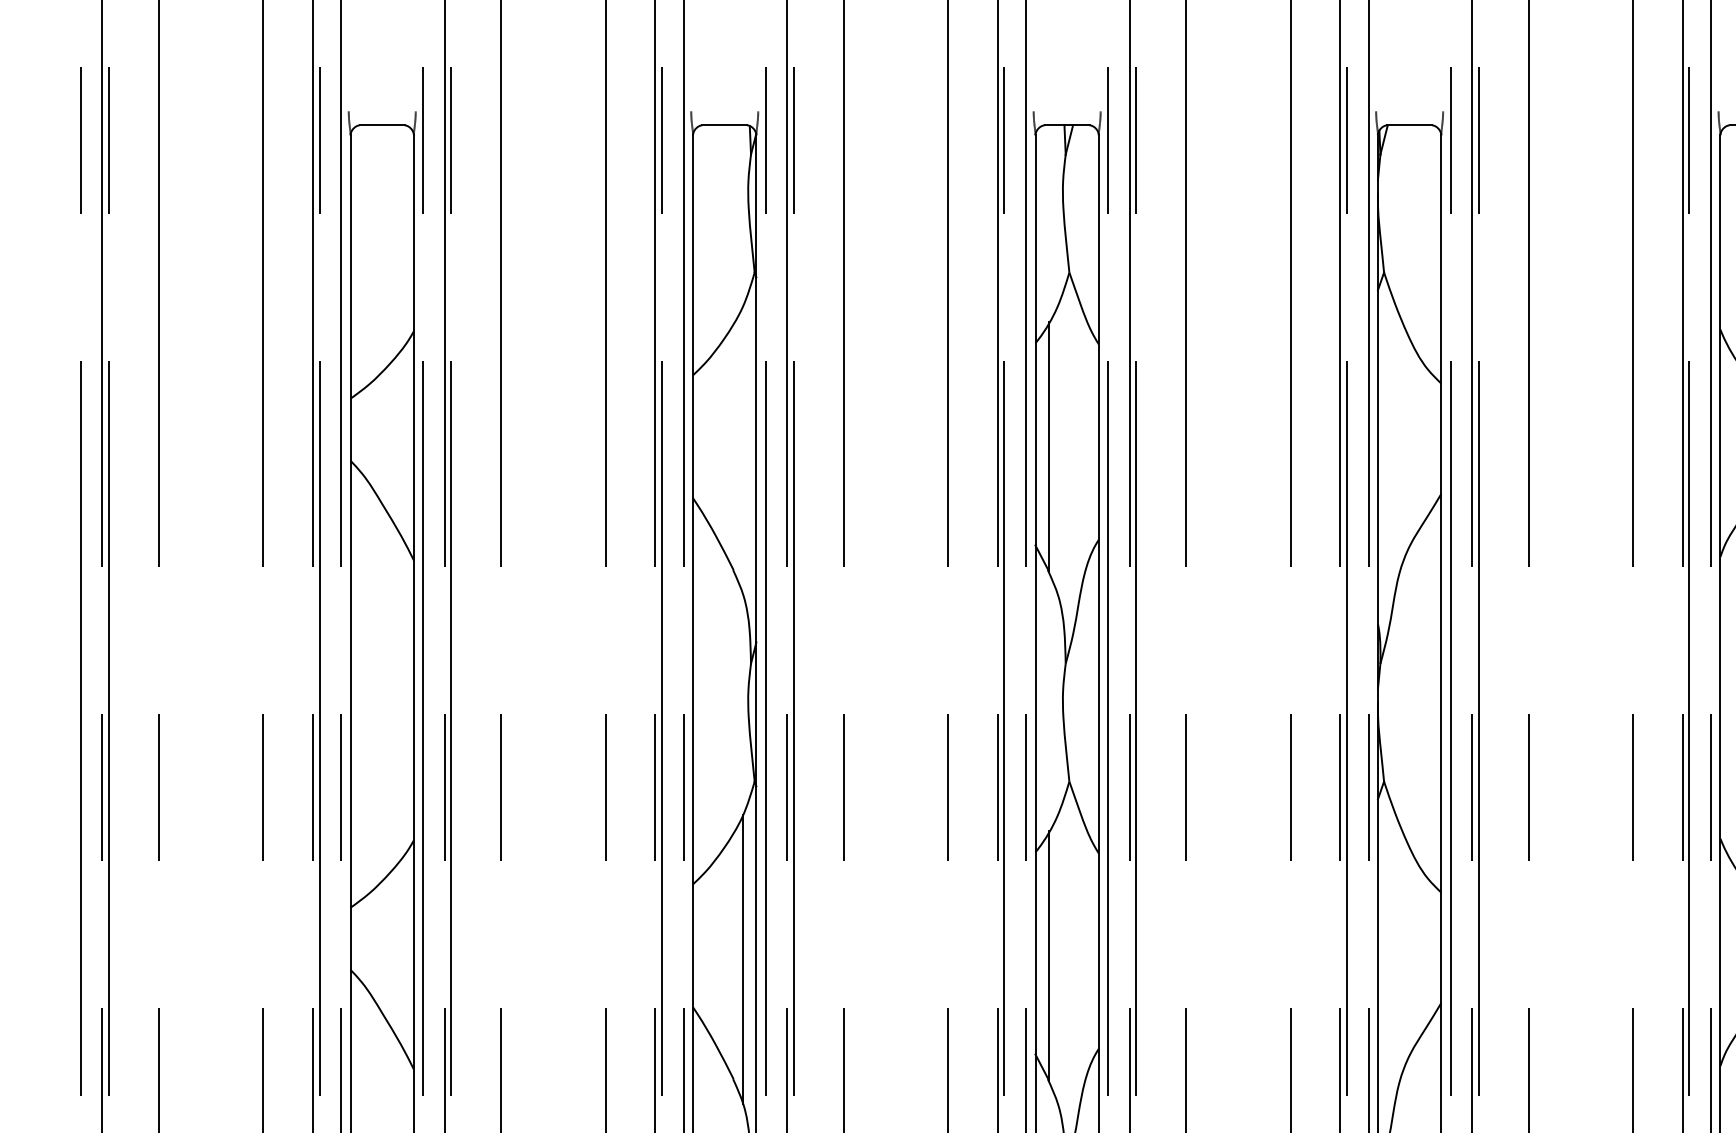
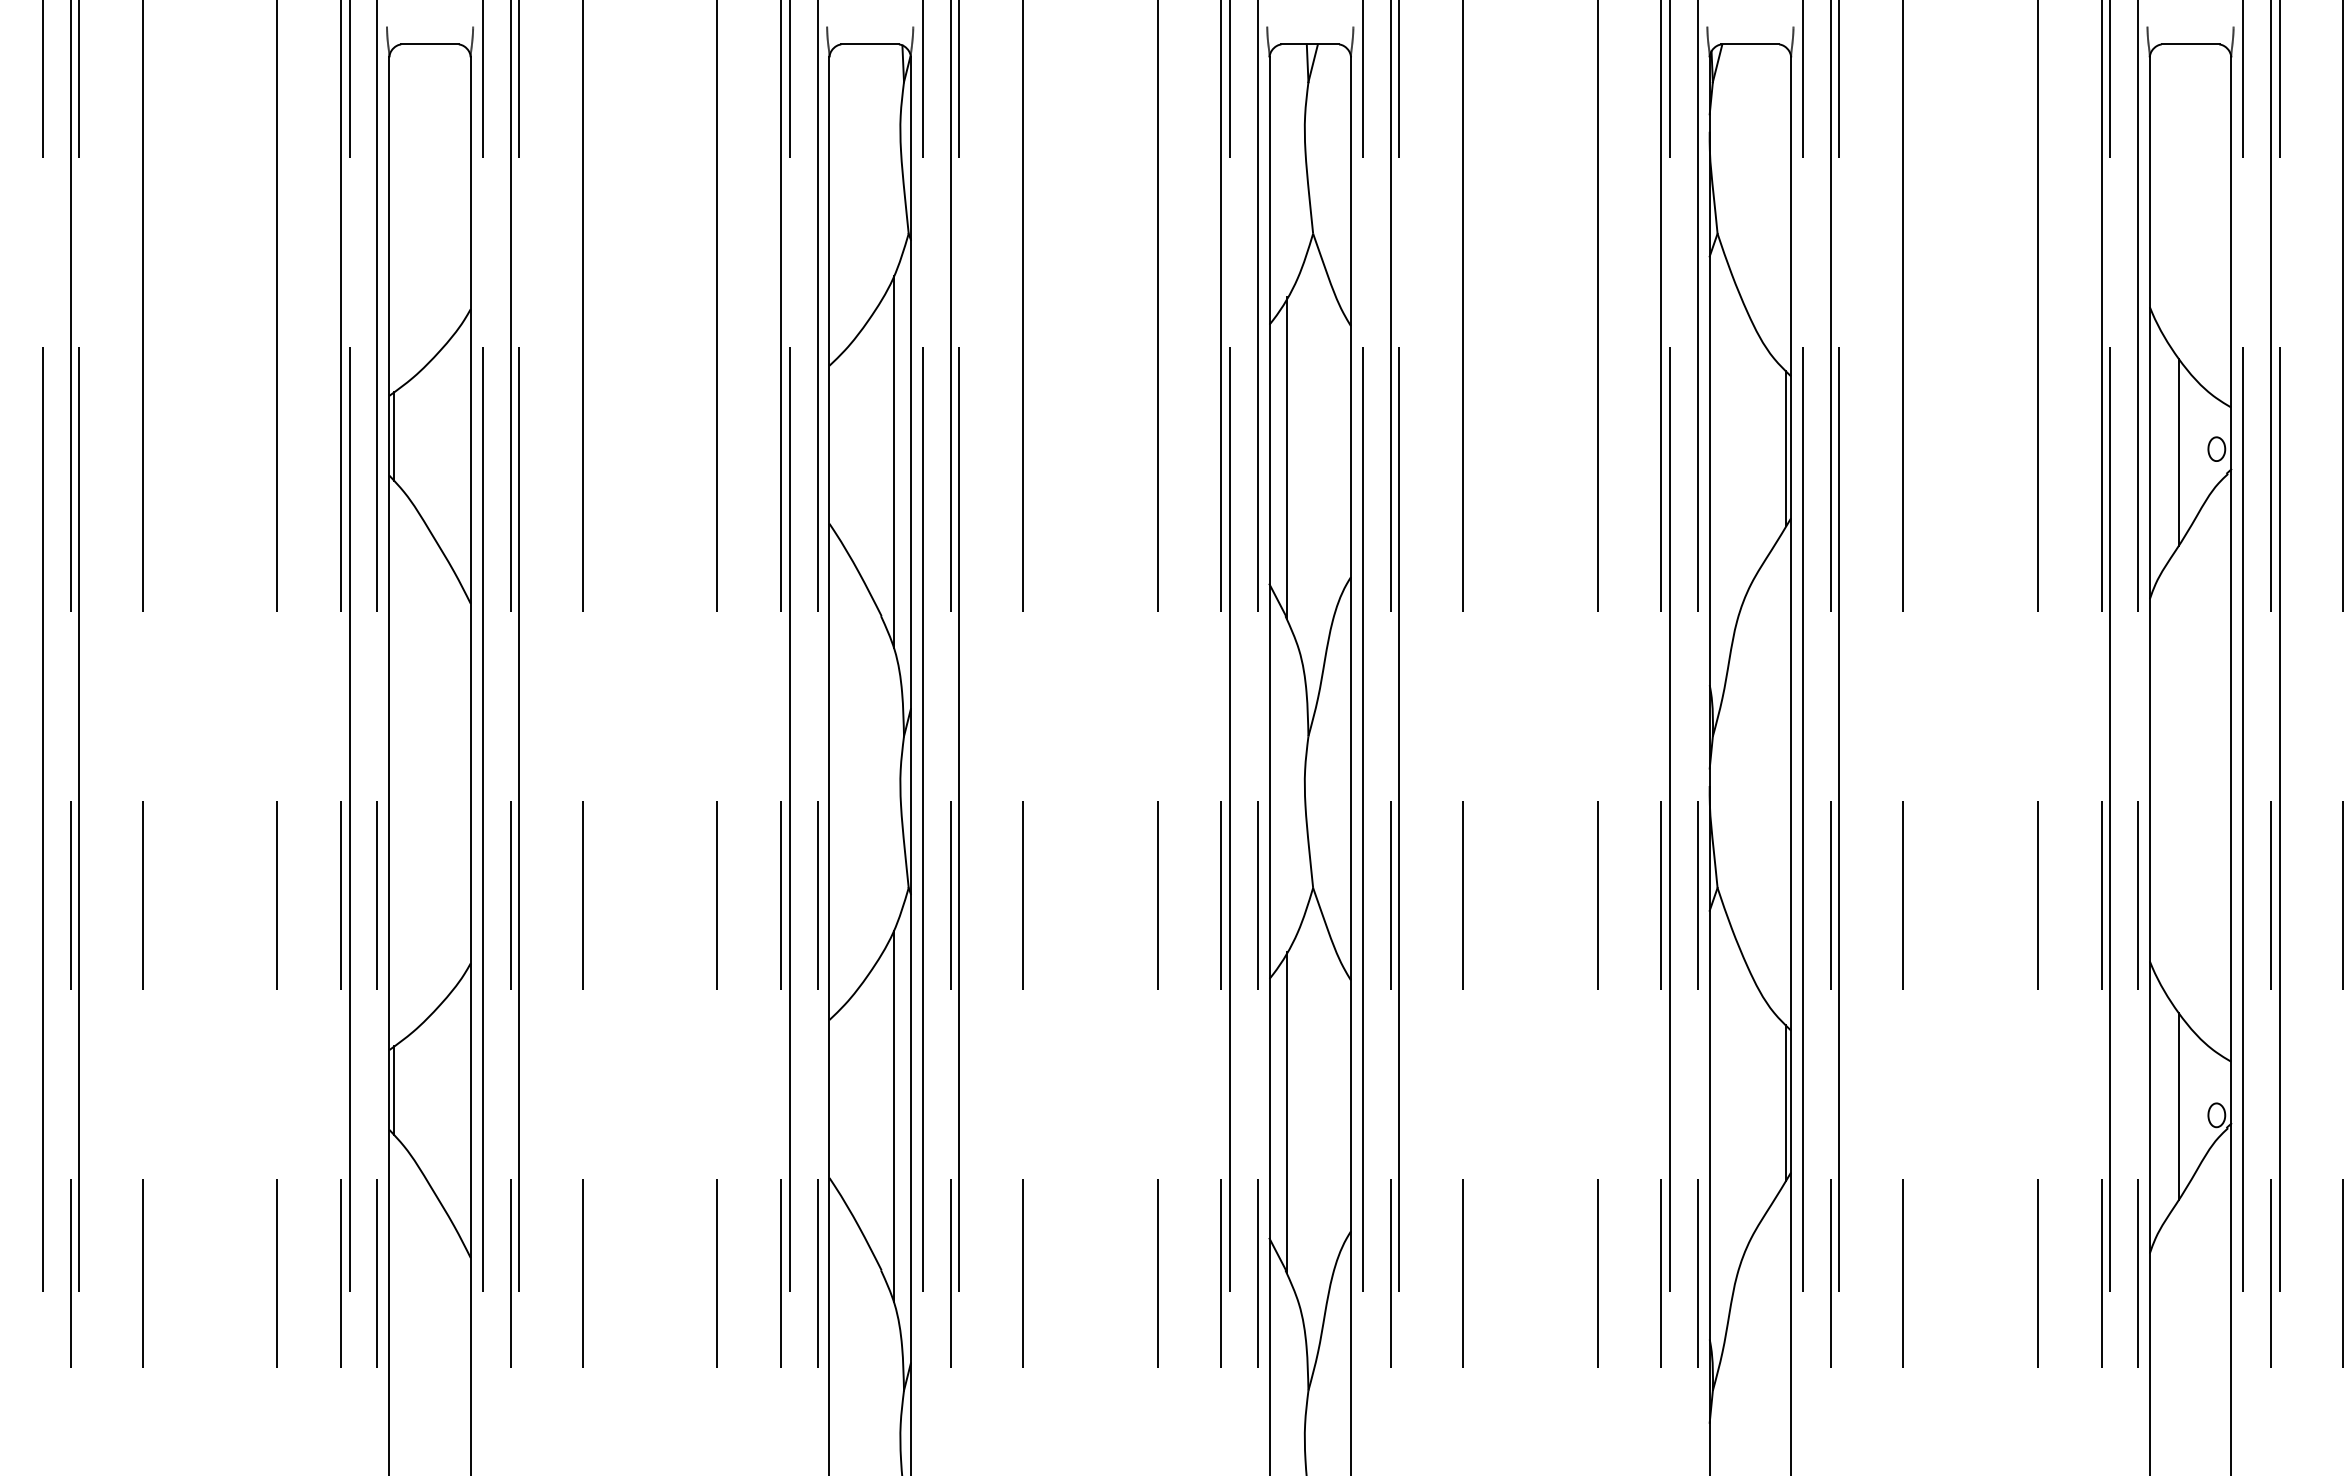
line: (354, 430) -> (394, 436), added
line: (1437, 439) -> (1786, 448), added
line: (742, 450) -> (893, 462), added
line: (354, 939) -> (394, 1090), added
line: (1437, 948) -> (1786, 1102), added

